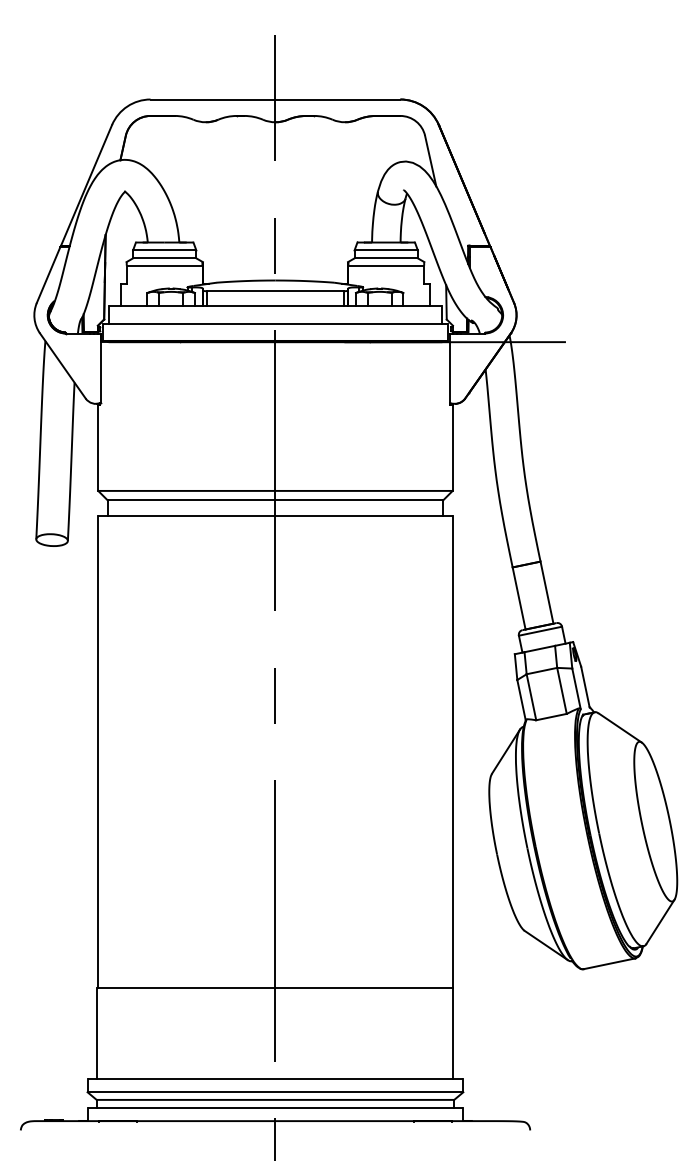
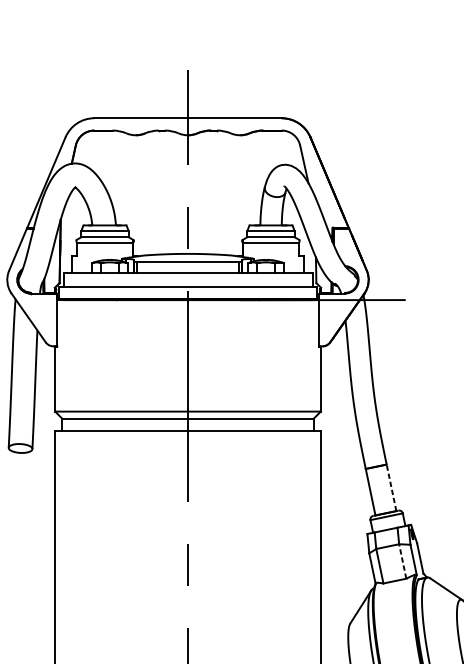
line: (547, 592) -> (391, 487), solid -> dashed
line: (561, 690) -> (402, 561), solid -> dashed

